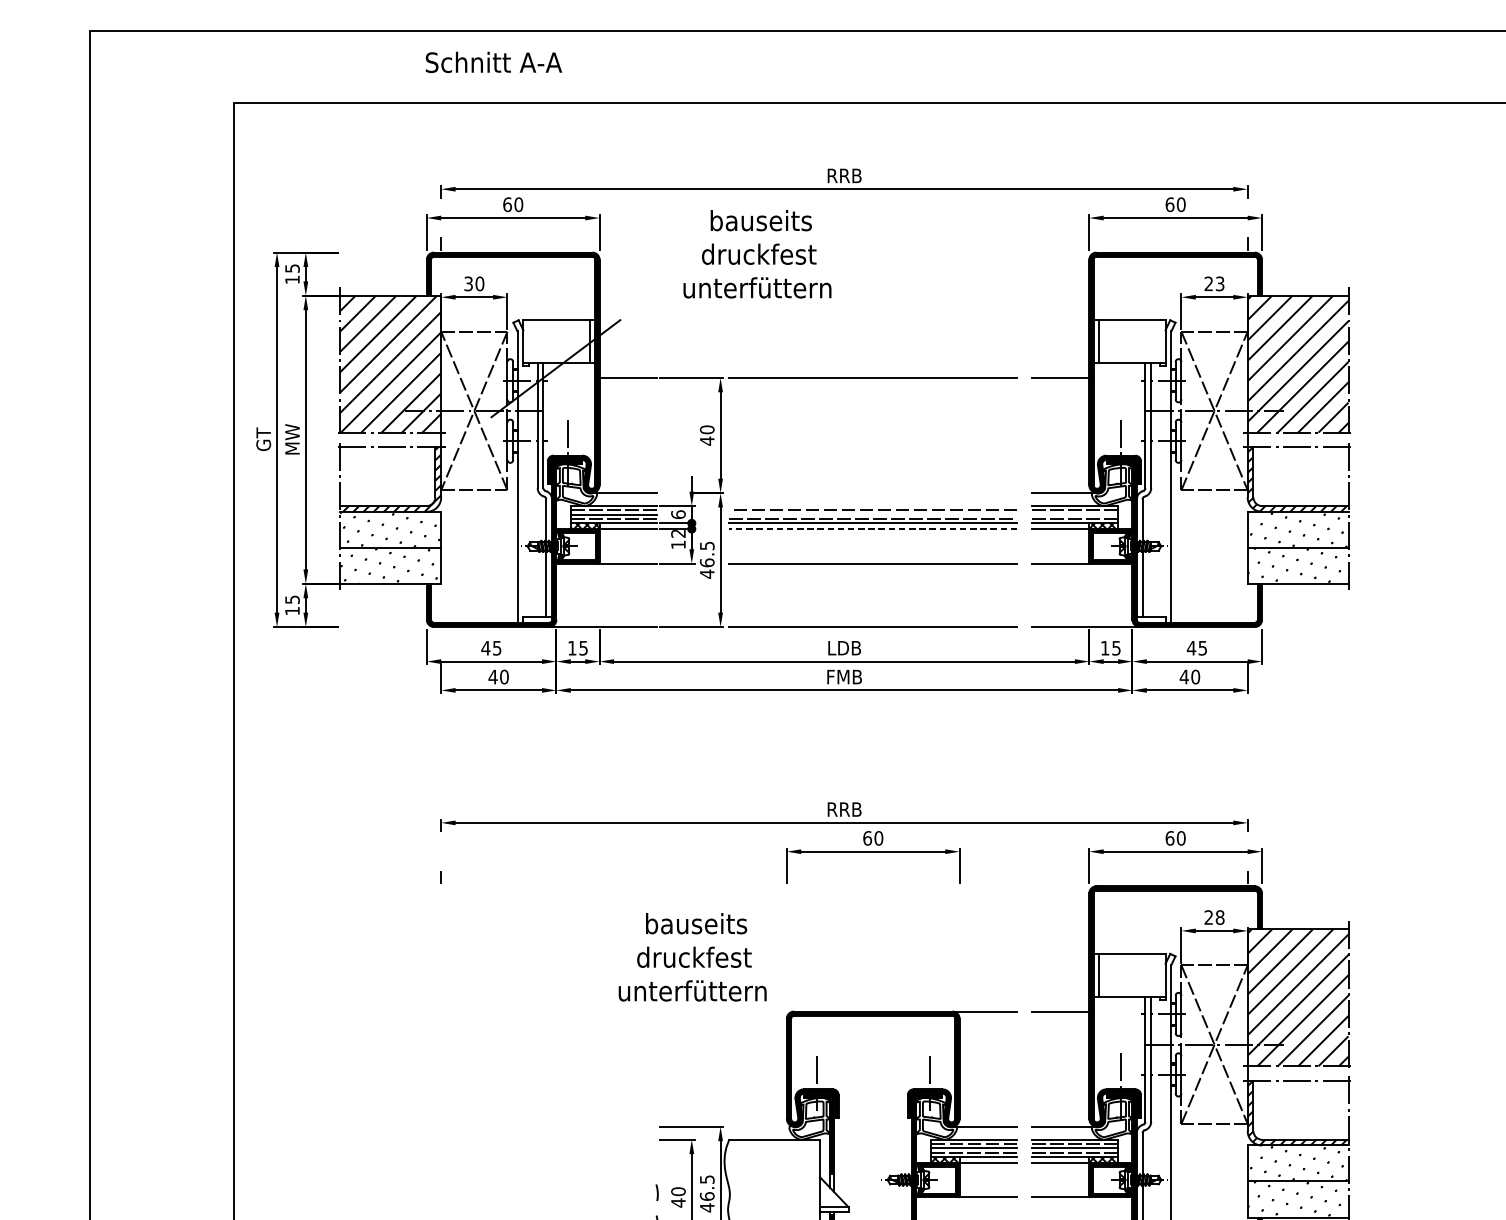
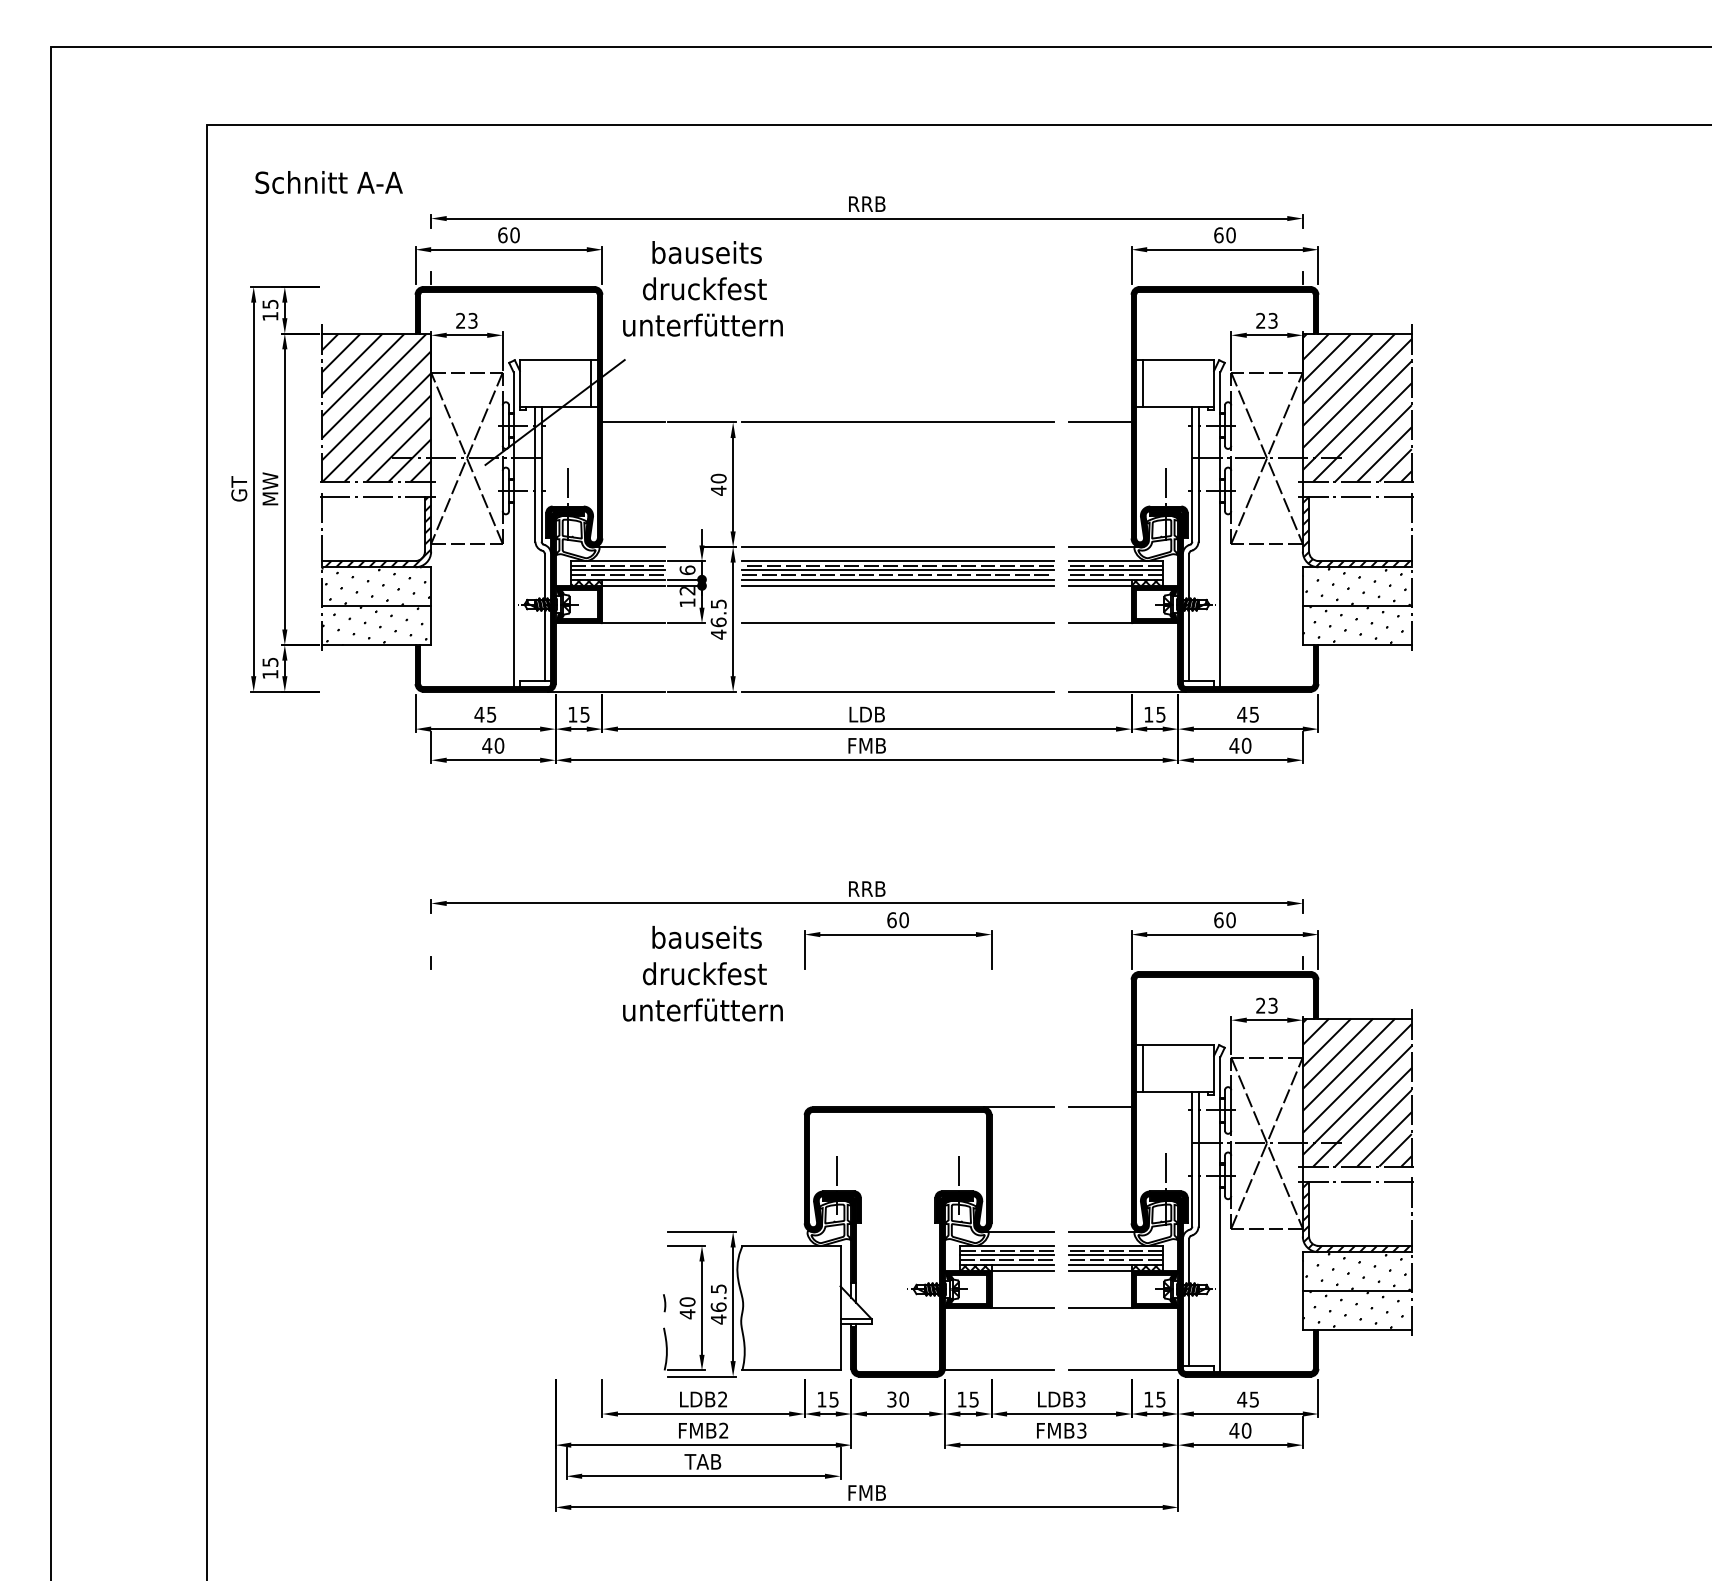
text: (493, 62) -> (328, 182), moved
text: (757, 253) -> (702, 288), moved
text: (473, 283) -> (466, 320), 30 -> 23
line: (872, 493) -> (897, 547), added
line: (872, 506) -> (897, 561), added
line: (872, 514) -> (897, 570), added
line: (1074, 514) -> (1115, 570), added
line: (873, 528) -> (898, 585), dashed -> solid
text: (1219, 917) -> (1272, 1005), 28 -> 23
text: (692, 957) -> (702, 973), moved

